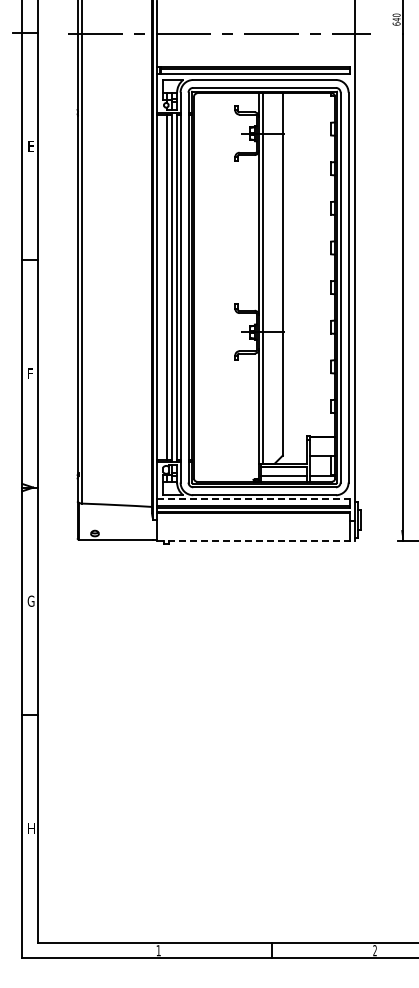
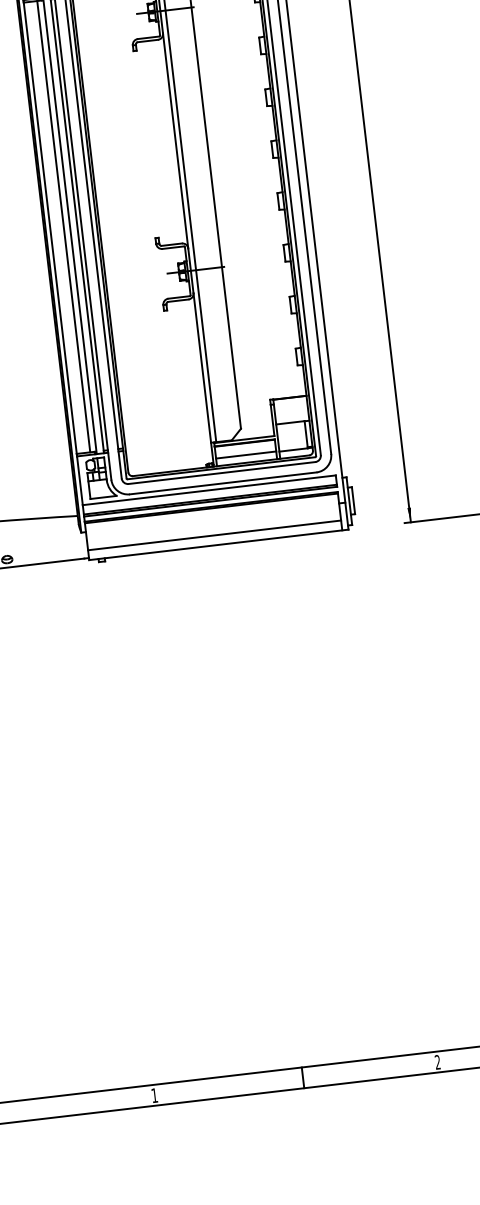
line: (253, 499) -> (209, 490), dashed -> solid
line: (253, 533) -> (214, 535), added
line: (256, 541) -> (219, 545), dashed -> solid

